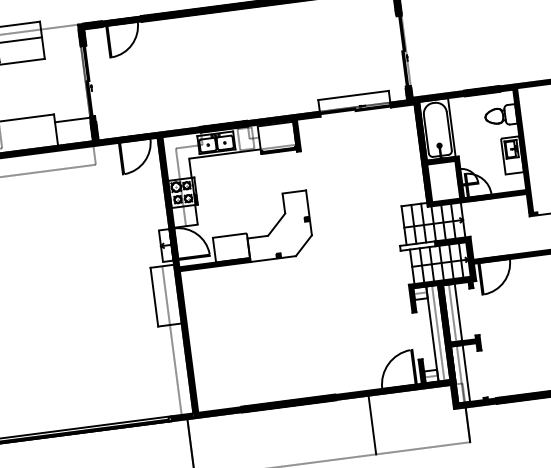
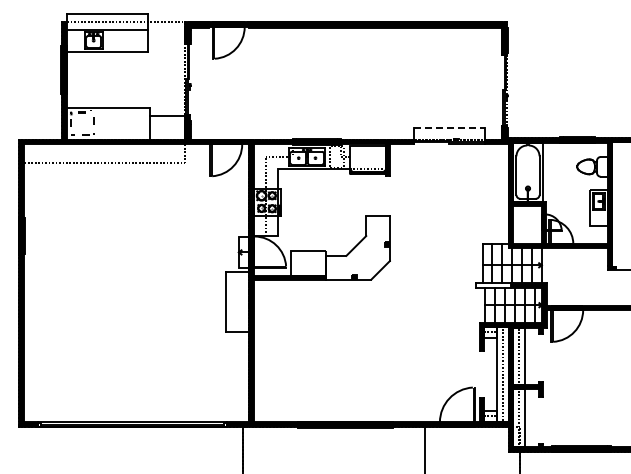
line: (353, 95) -> (449, 127), solid -> dashed
line: (171, 340) -> (237, 347), removed

